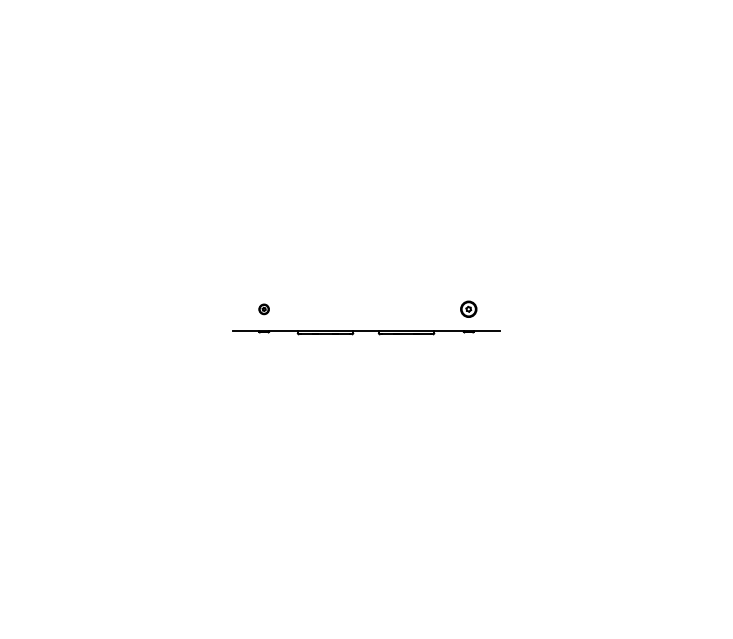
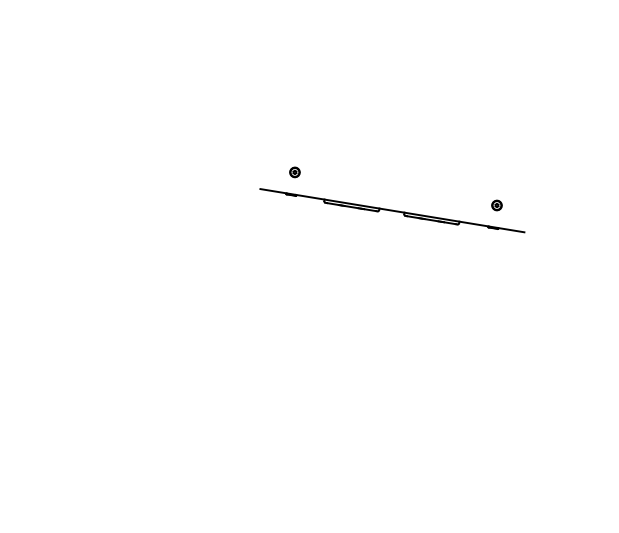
part: (468, 309) -> (496, 205), size x0.62

